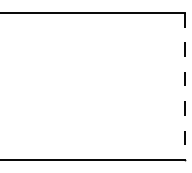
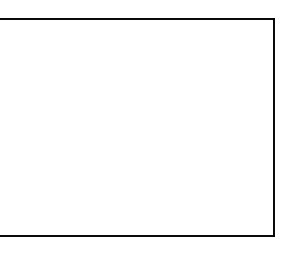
line: (185, 86) -> (274, 127), dashed -> solid

